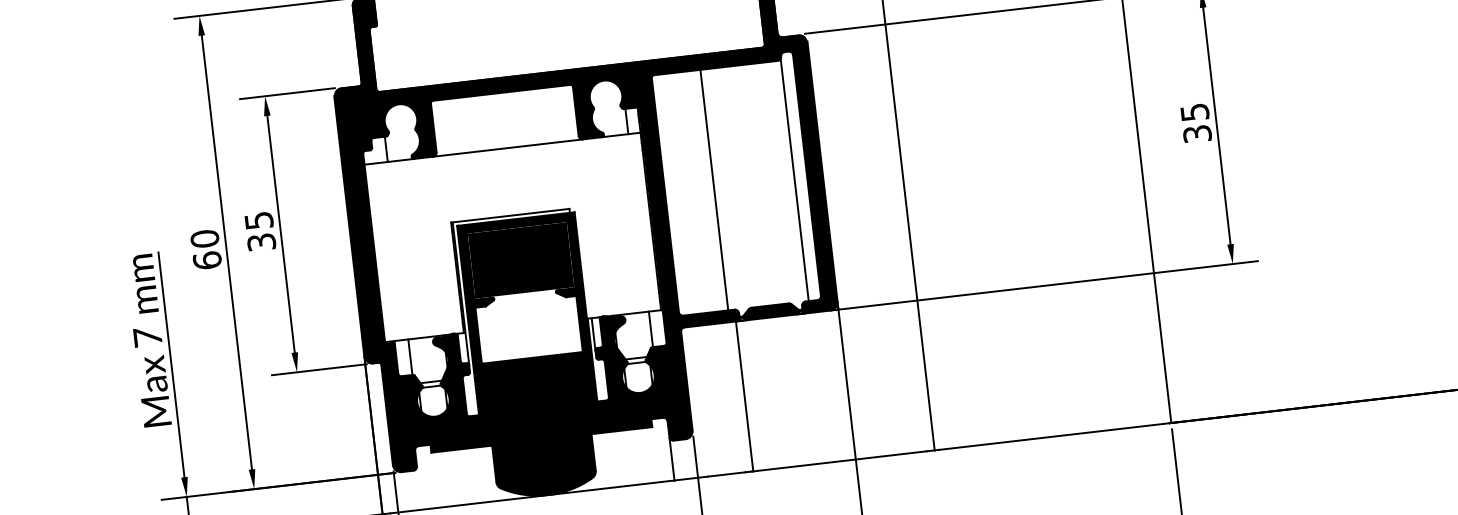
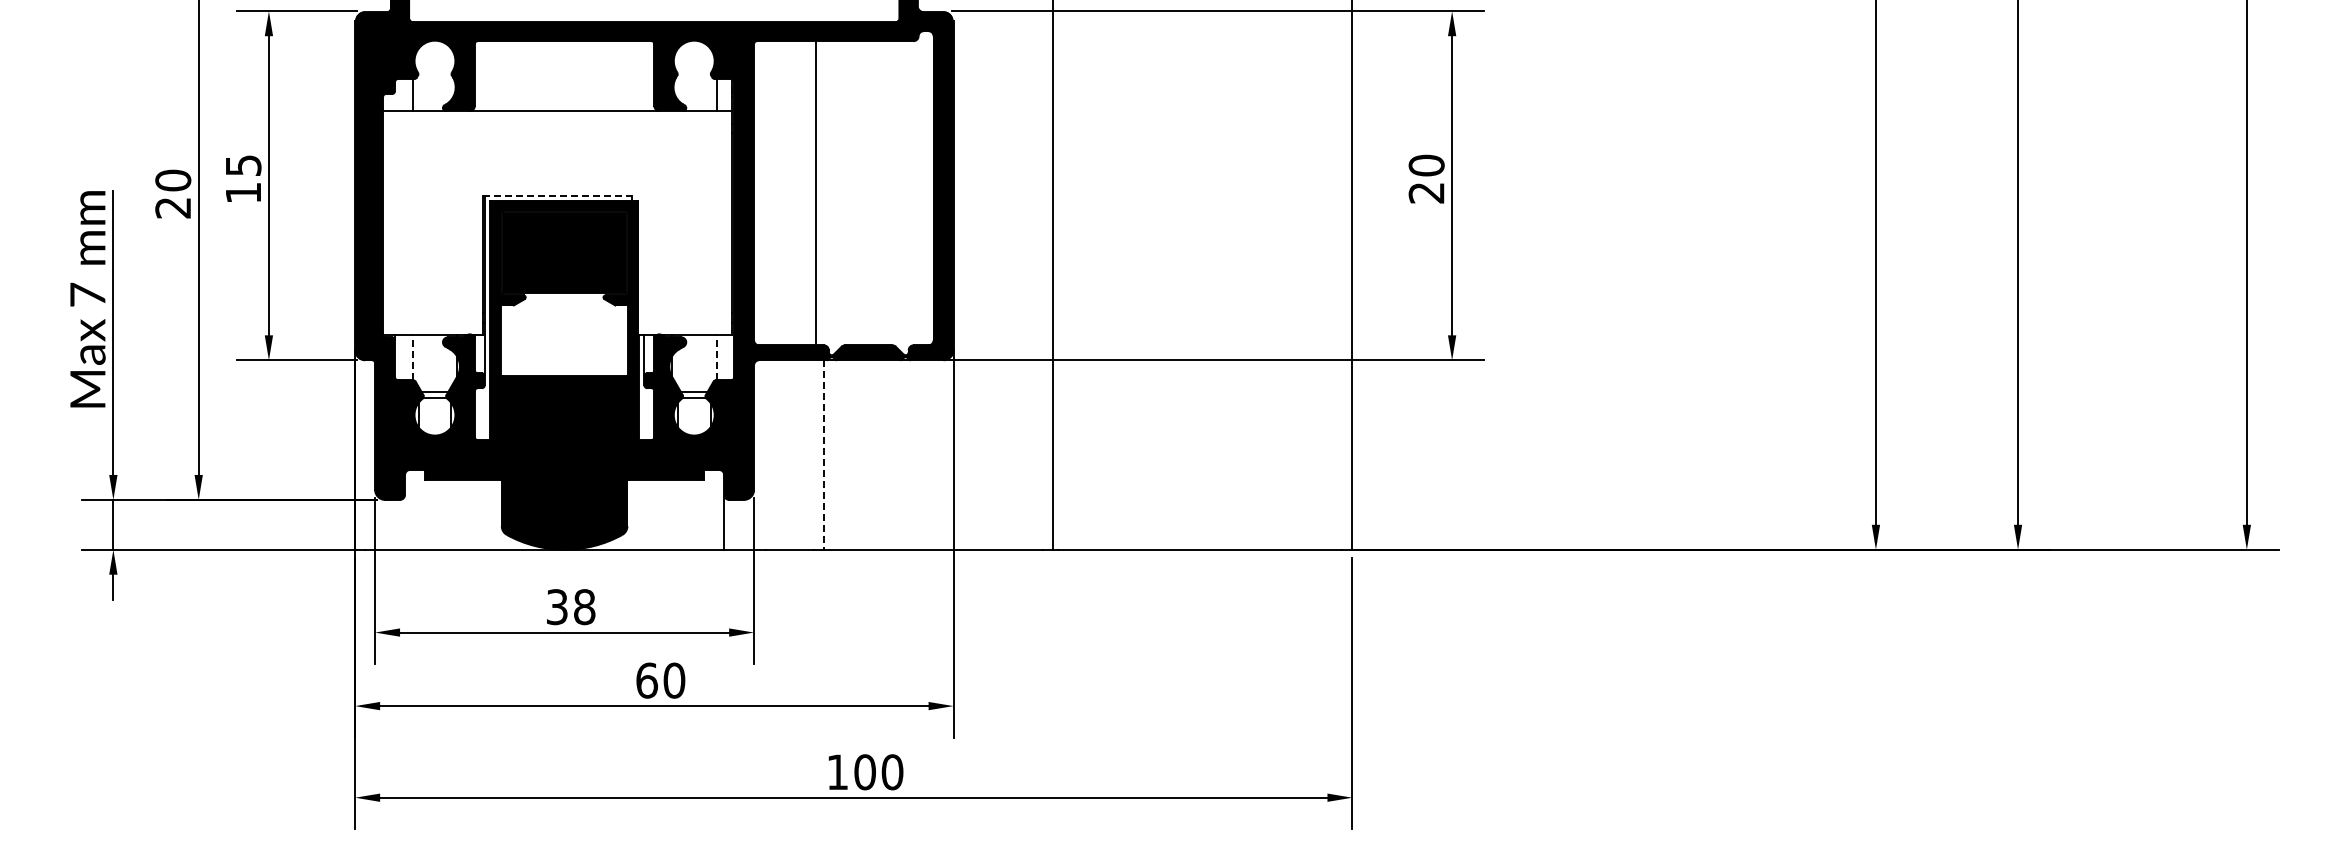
text: (1195, 122) -> (1426, 178), 35 -> 20
line: (794, 180) -> (917, 192), removed
line: (510, 215) -> (557, 195), solid -> dashed
text: (261, 241) -> (243, 192), 35 -> 15
text: (207, 260) -> (173, 207), 60 -> 20
line: (650, 329) -> (716, 357), solid -> dashed
line: (410, 356) -> (412, 357), solid -> dashed
line: (744, 396) -> (823, 455), solid -> dashed

